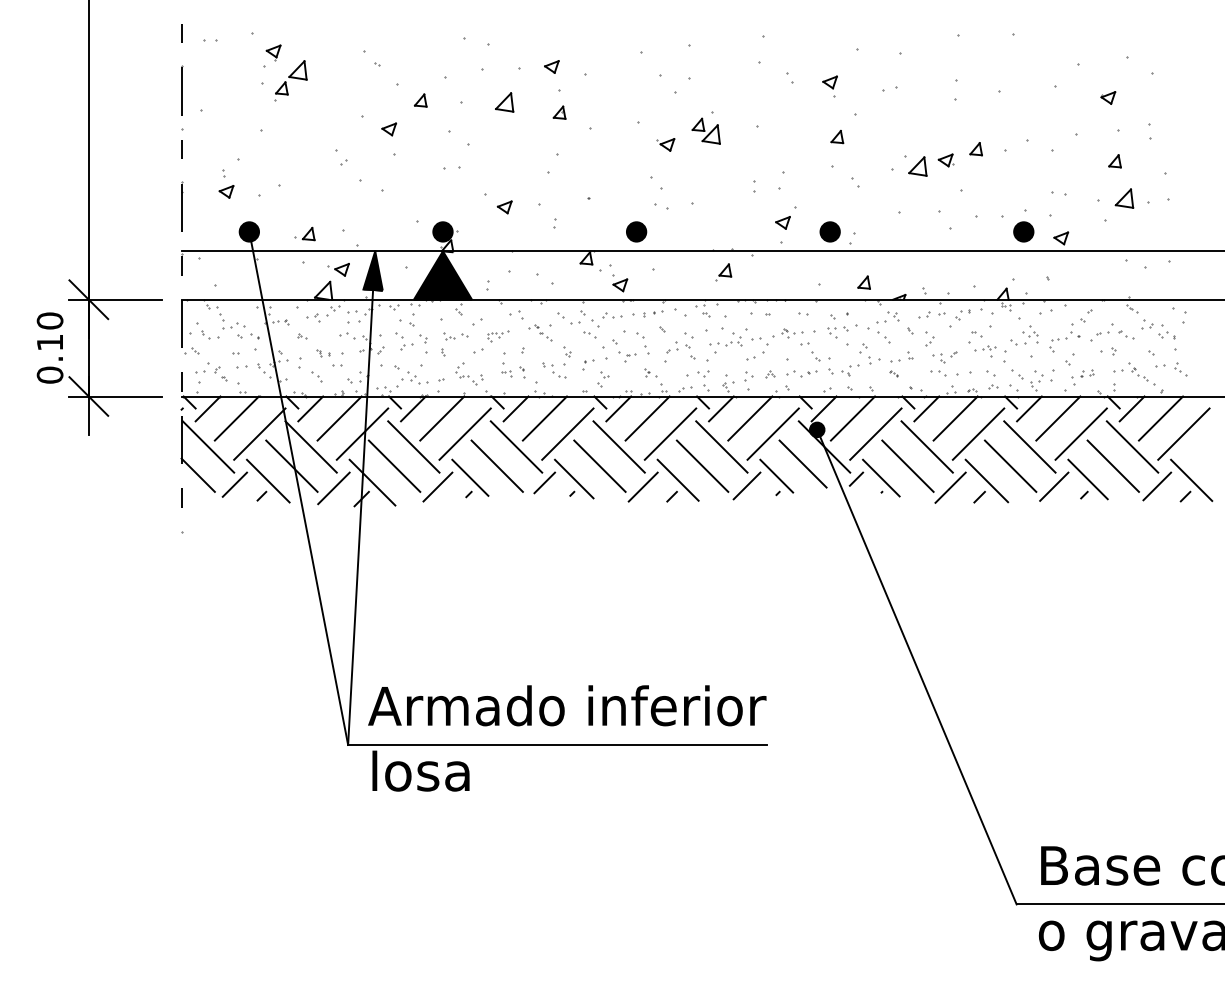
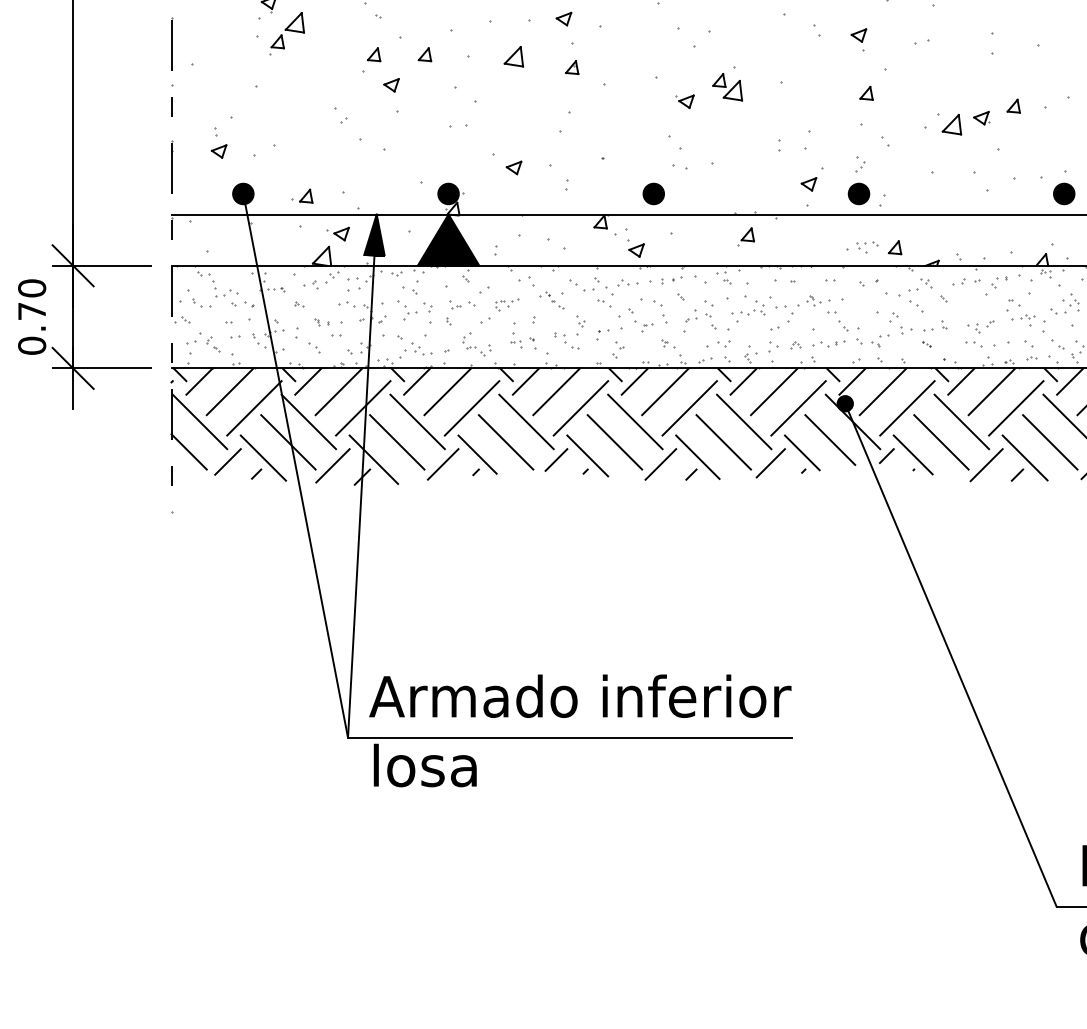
part: (372, 100) -> (373, 54), added
part: (837, 332) -> (866, 247), moved
part: (929, 338) -> (860, 163), moved
text: (49, 342) -> (31, 311), 0.10 -> 0.70

